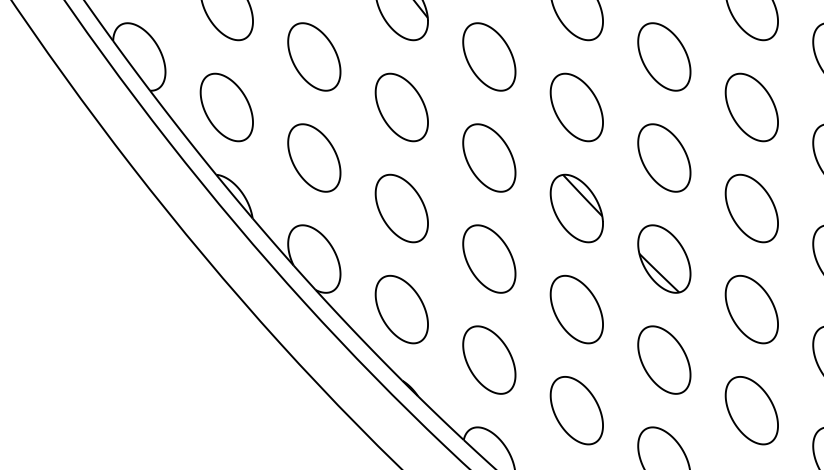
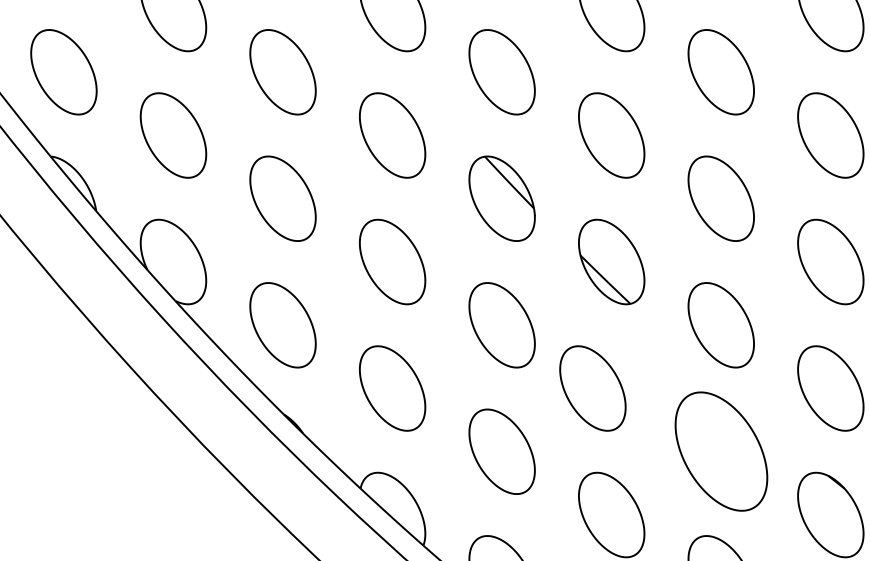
part: (664, 359) -> (593, 387), moved
part: (751, 410) -> (720, 451), size x1.4

